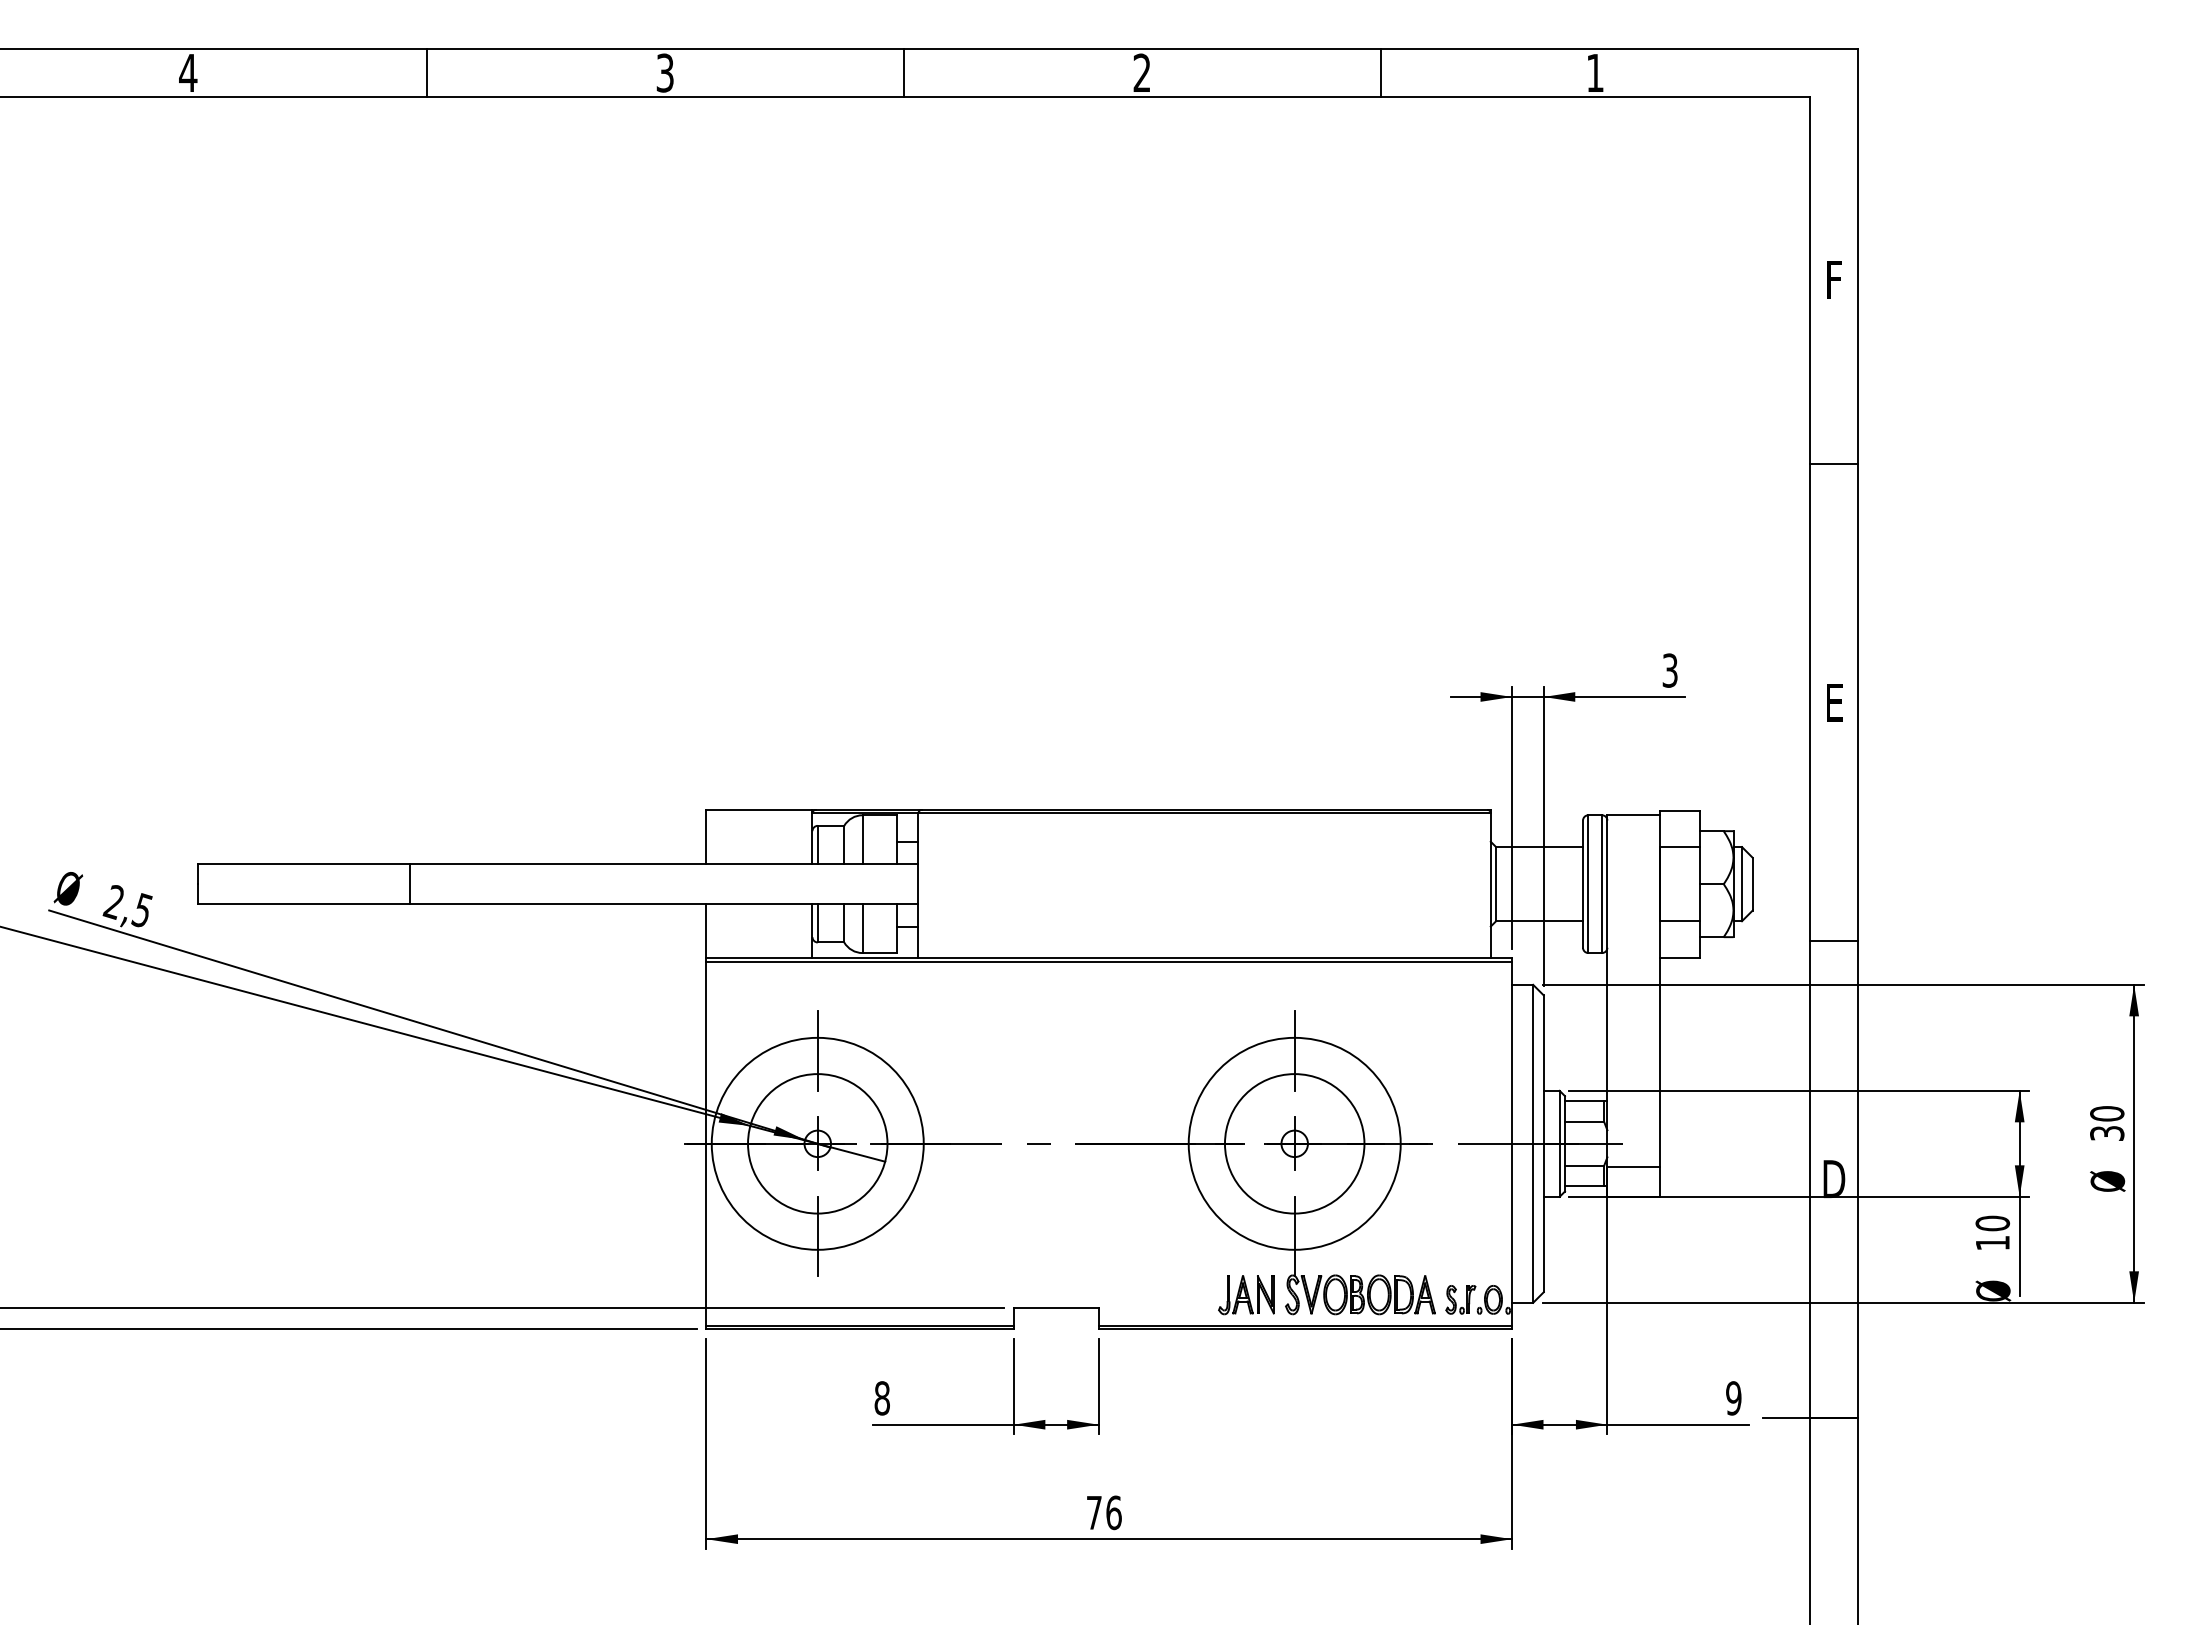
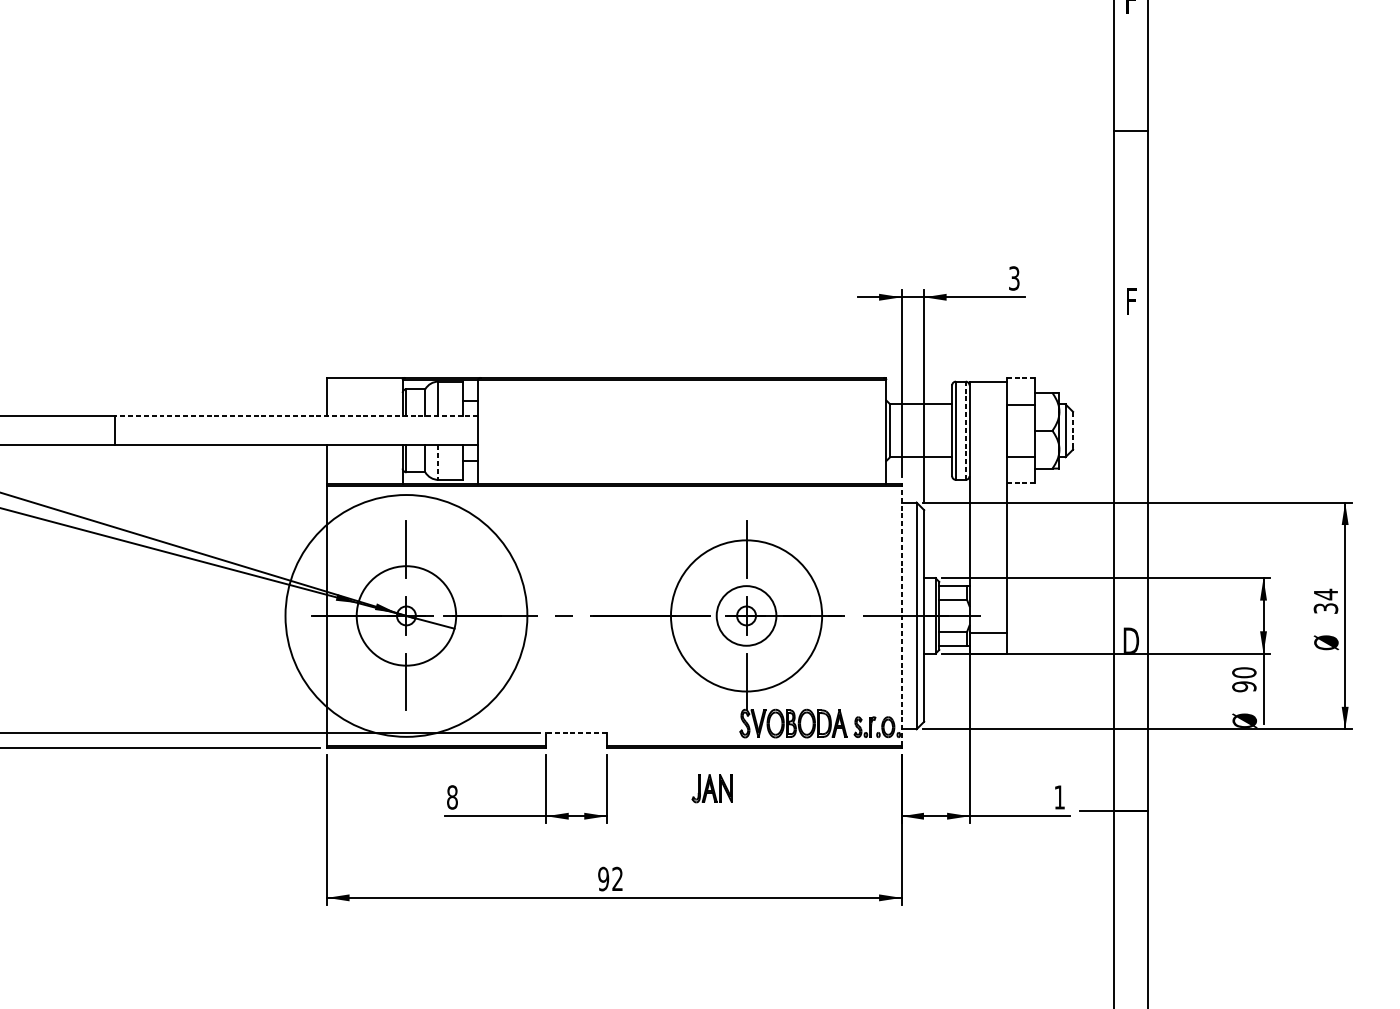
text: (1834, 702) -> (1131, 301), E -> F
line: (1679, 810) -> (1020, 378), solid -> dashed
line: (663, 864) -> (296, 416), solid -> dashed
line: (1602, 884) -> (966, 431), solid -> dashed
line: (1752, 884) -> (1073, 431), solid -> dashed
line: (862, 929) -> (438, 463), solid -> dashed
line: (1834, 940) -> (1131, 470), removed
line: (1679, 957) -> (1020, 483), solid -> dashed
text: (2107, 1113) -> (1326, 594), 30 -> 34
circle: (817, 1143) -> (406, 615), size x1.6
circle: (1294, 1143) -> (746, 615), size x0.6
line: (1512, 1143) -> (901, 615), solid -> dashed
text: (1992, 1242) -> (1244, 686), 10 -> 90
part: (1246, 1295) -> (712, 788), moved
line: (1055, 1308) -> (575, 733), solid -> dashed
text: (1733, 1398) -> (1059, 797), 9 -> 1
text: (1103, 1512) -> (610, 878), 76 -> 92

